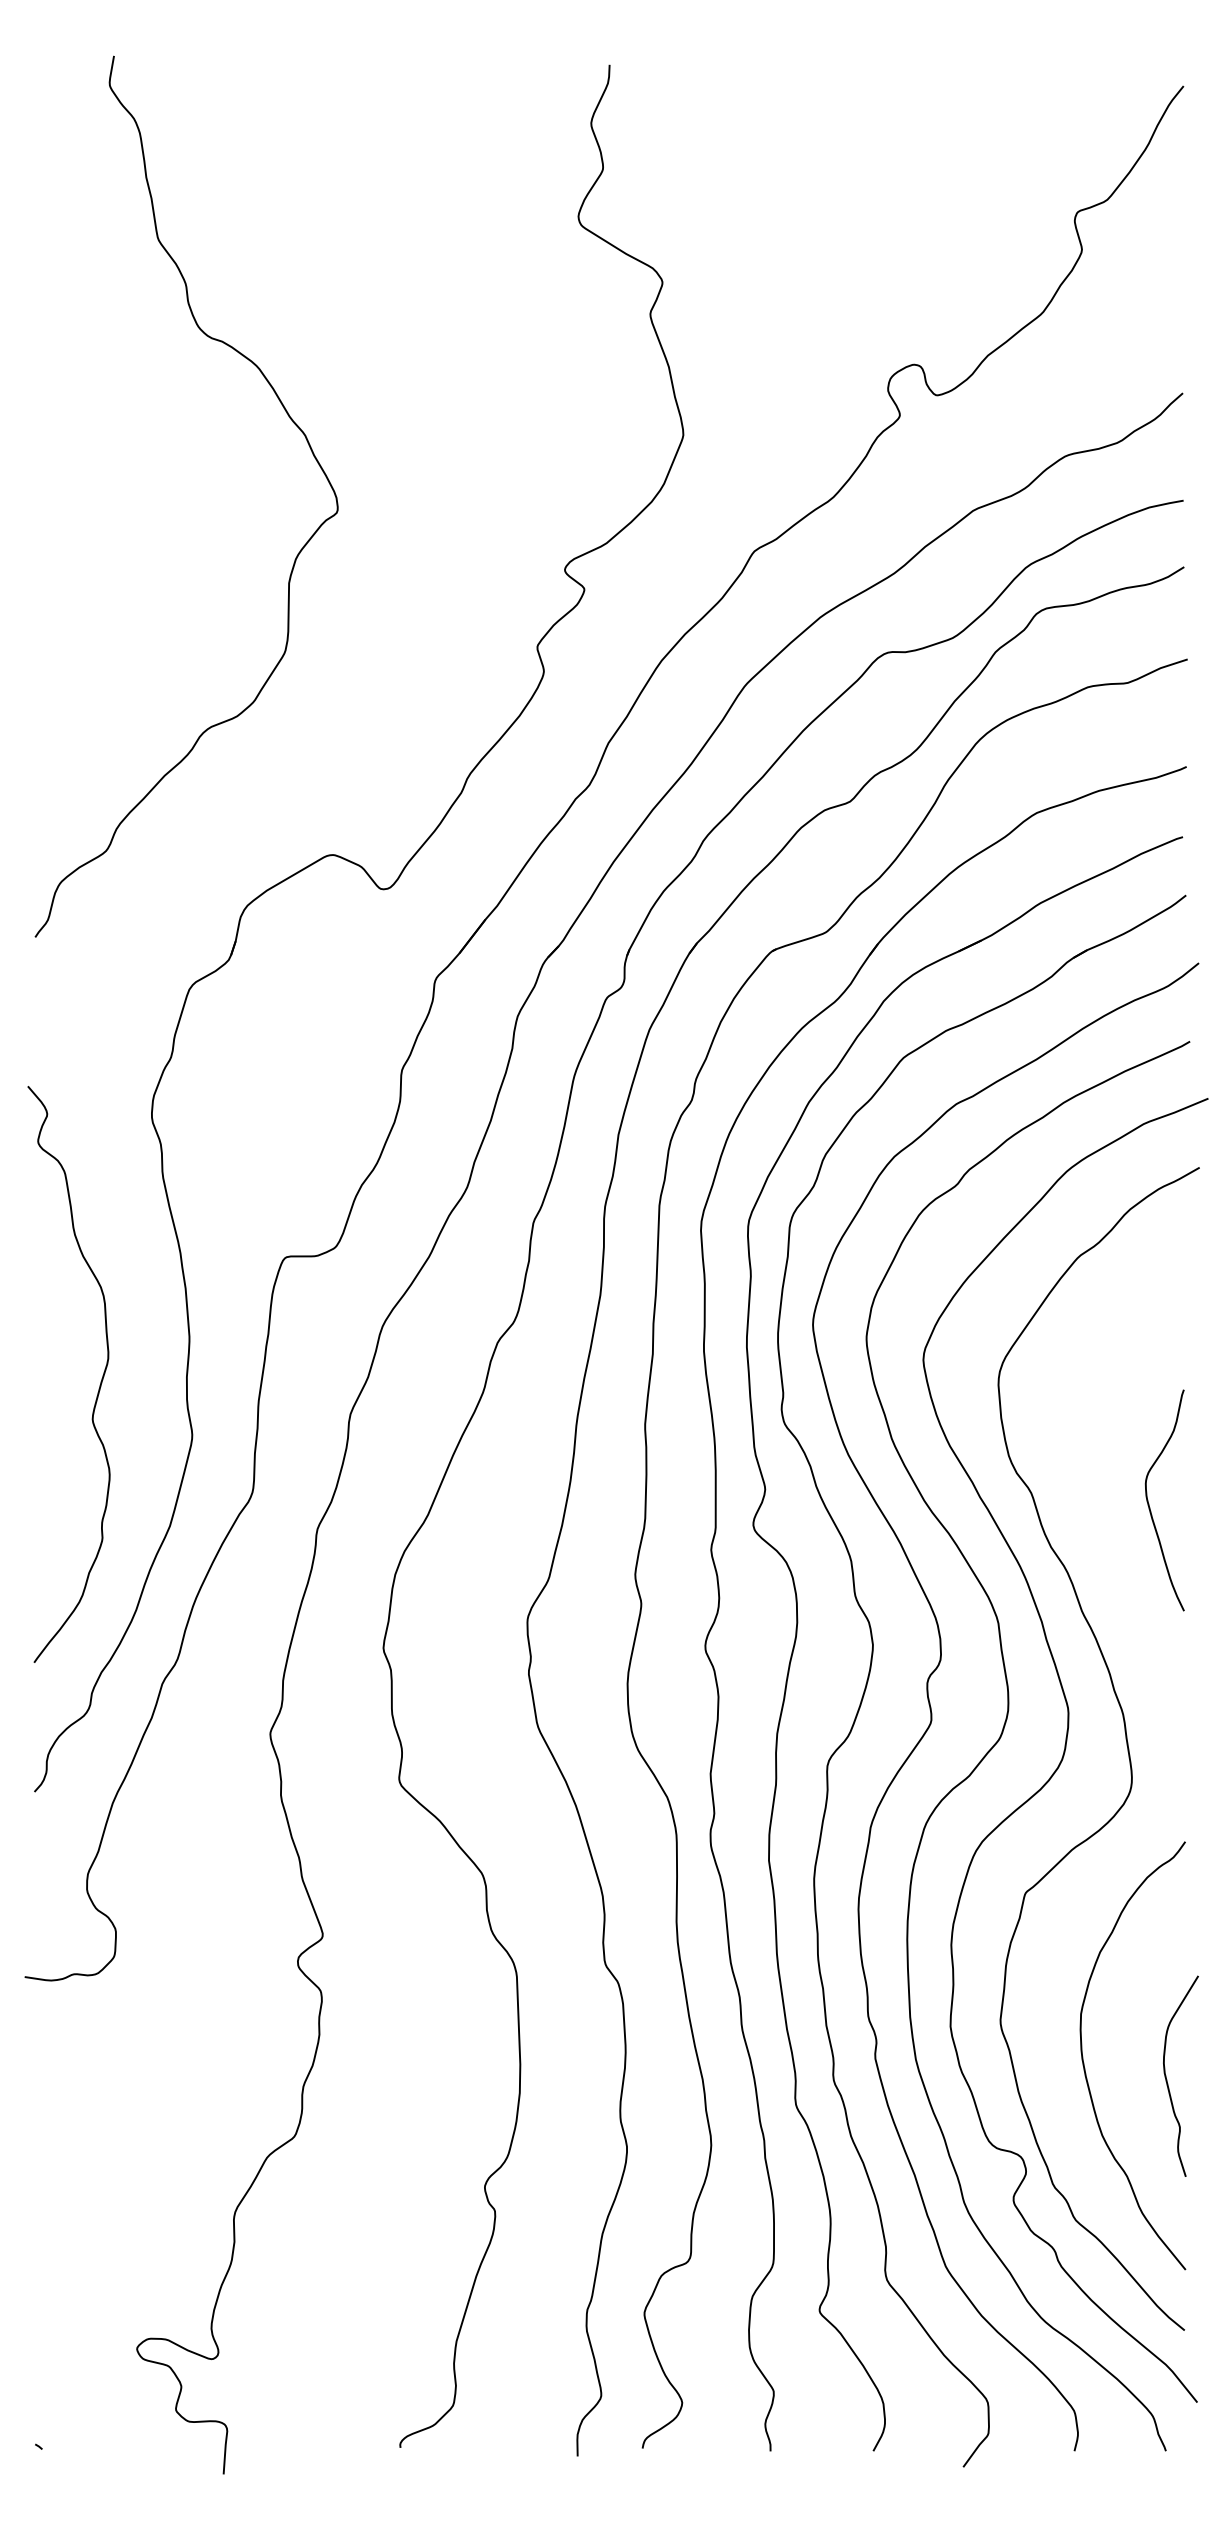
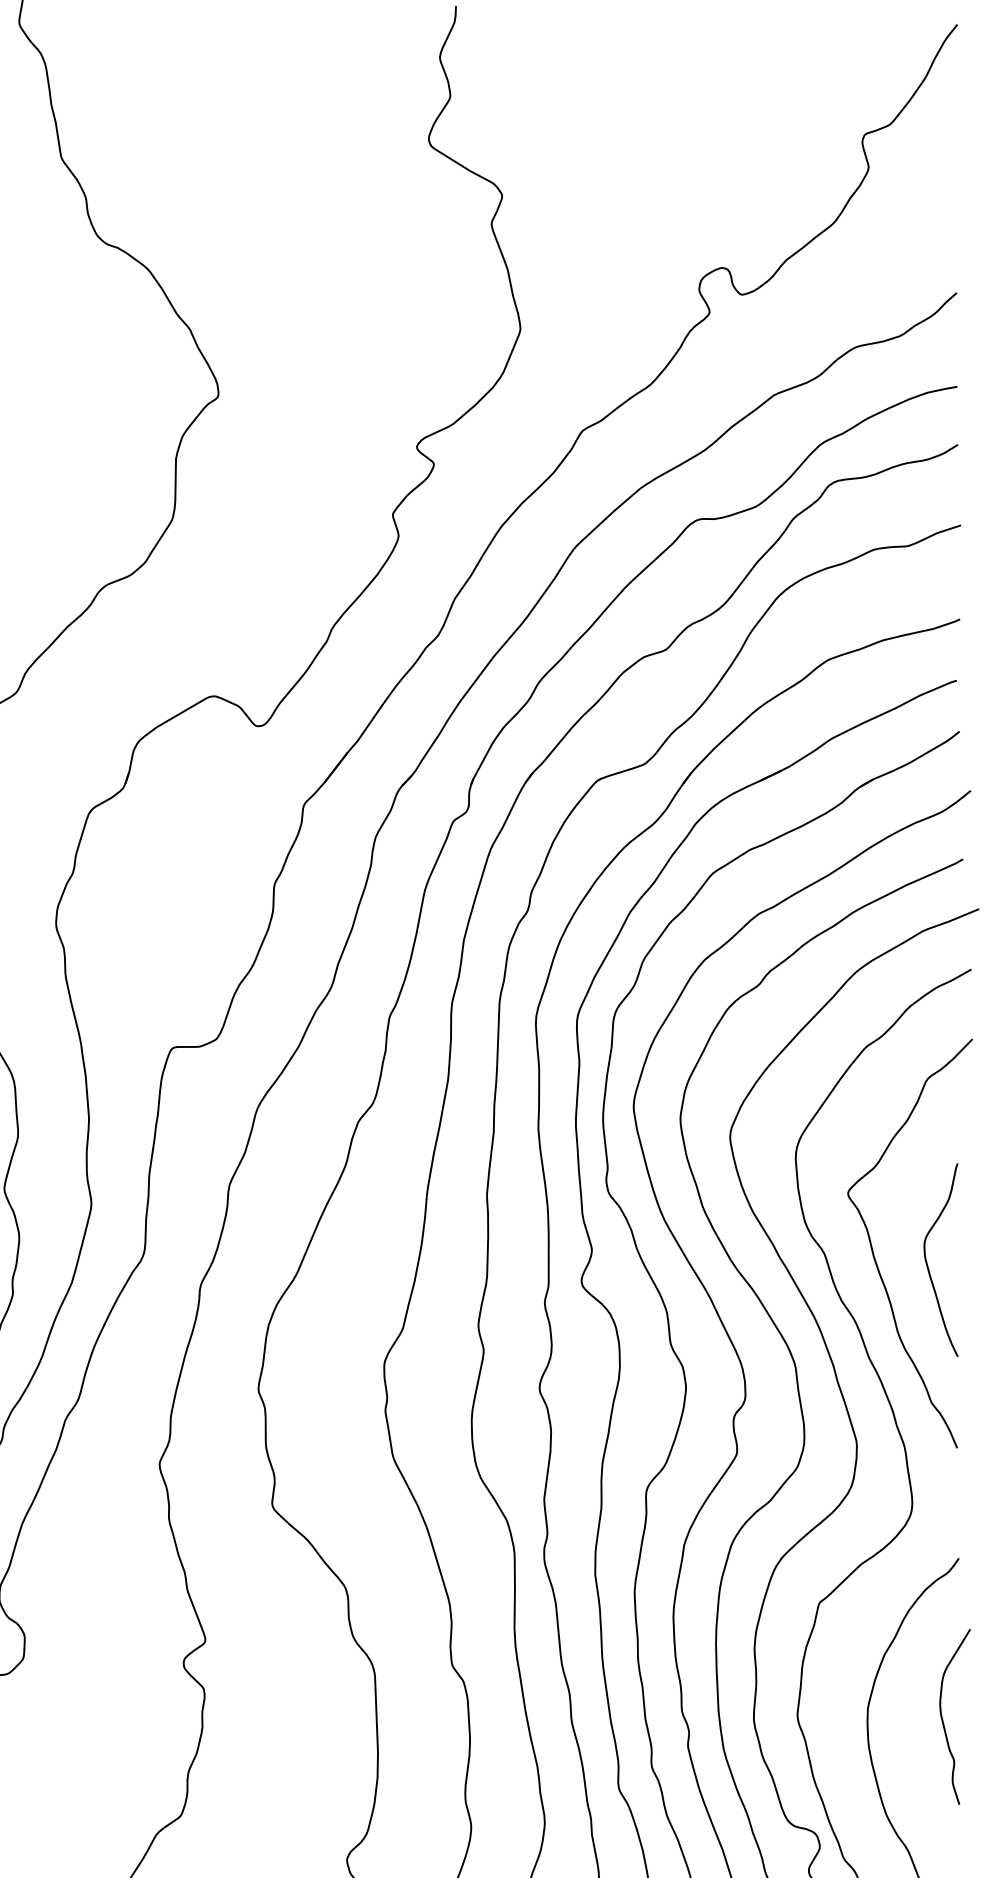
curve: (1088, 1493) -> (874, 1254), added
curve: (1167, 2079) -> (943, 1719), moved

